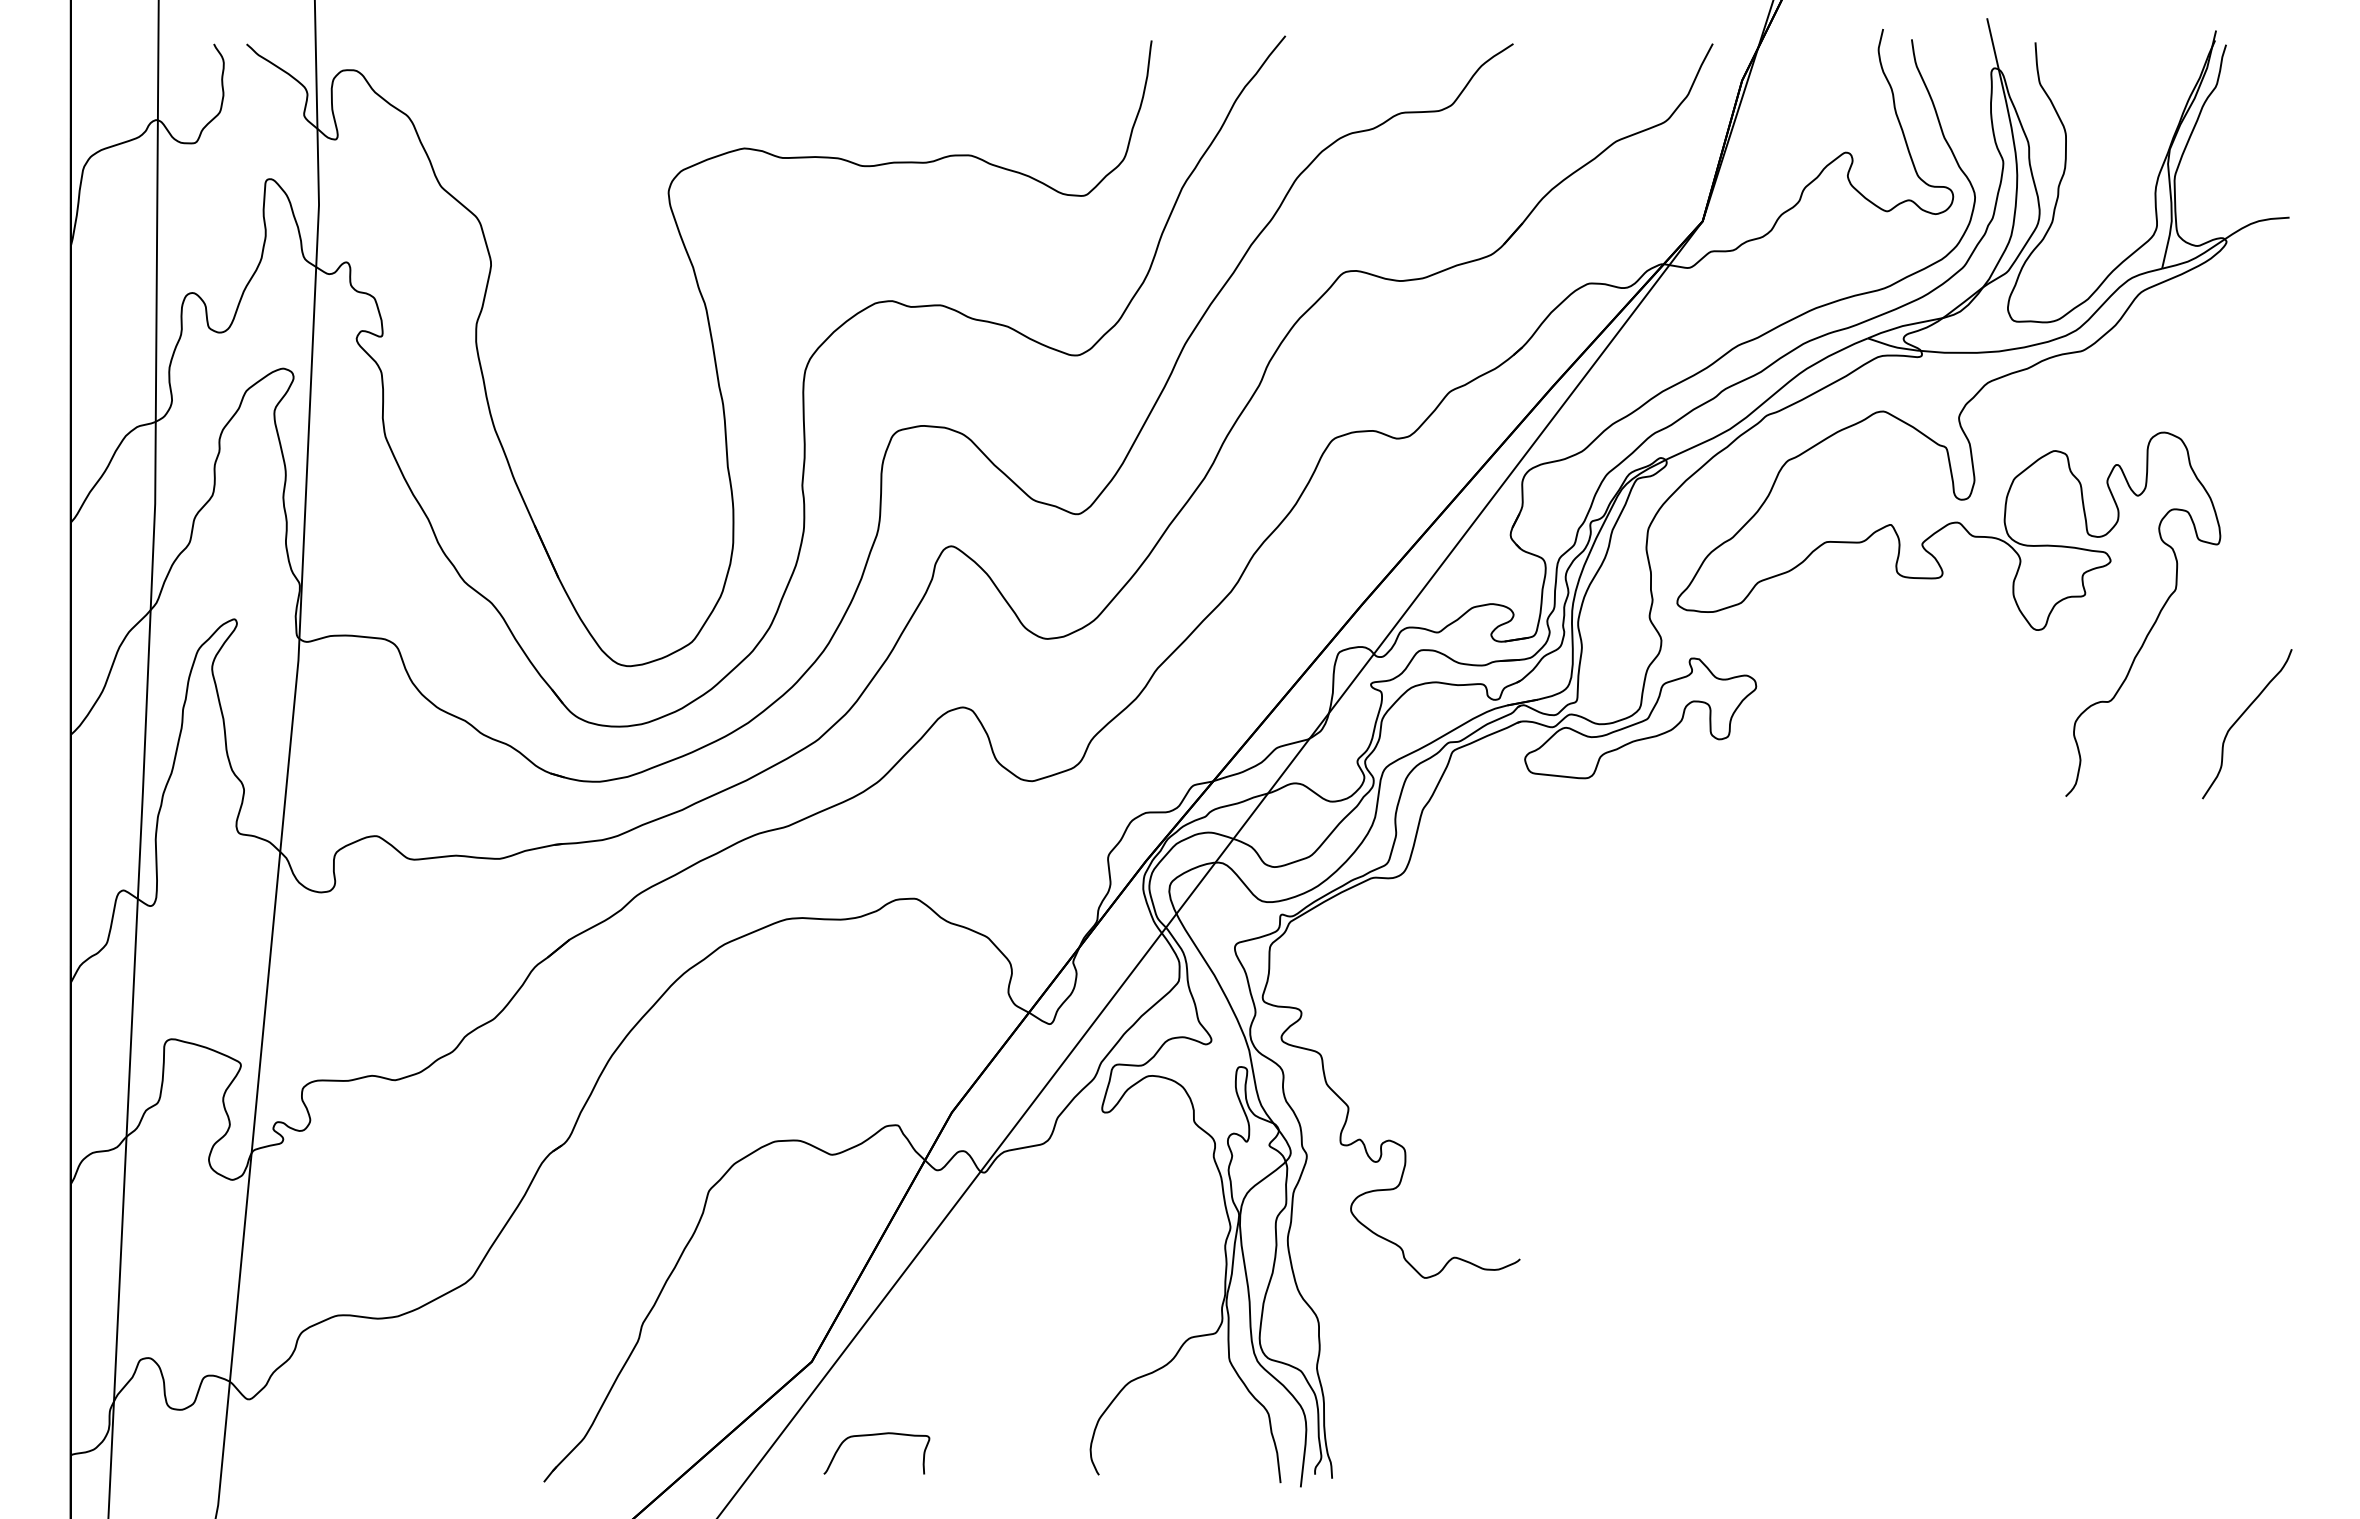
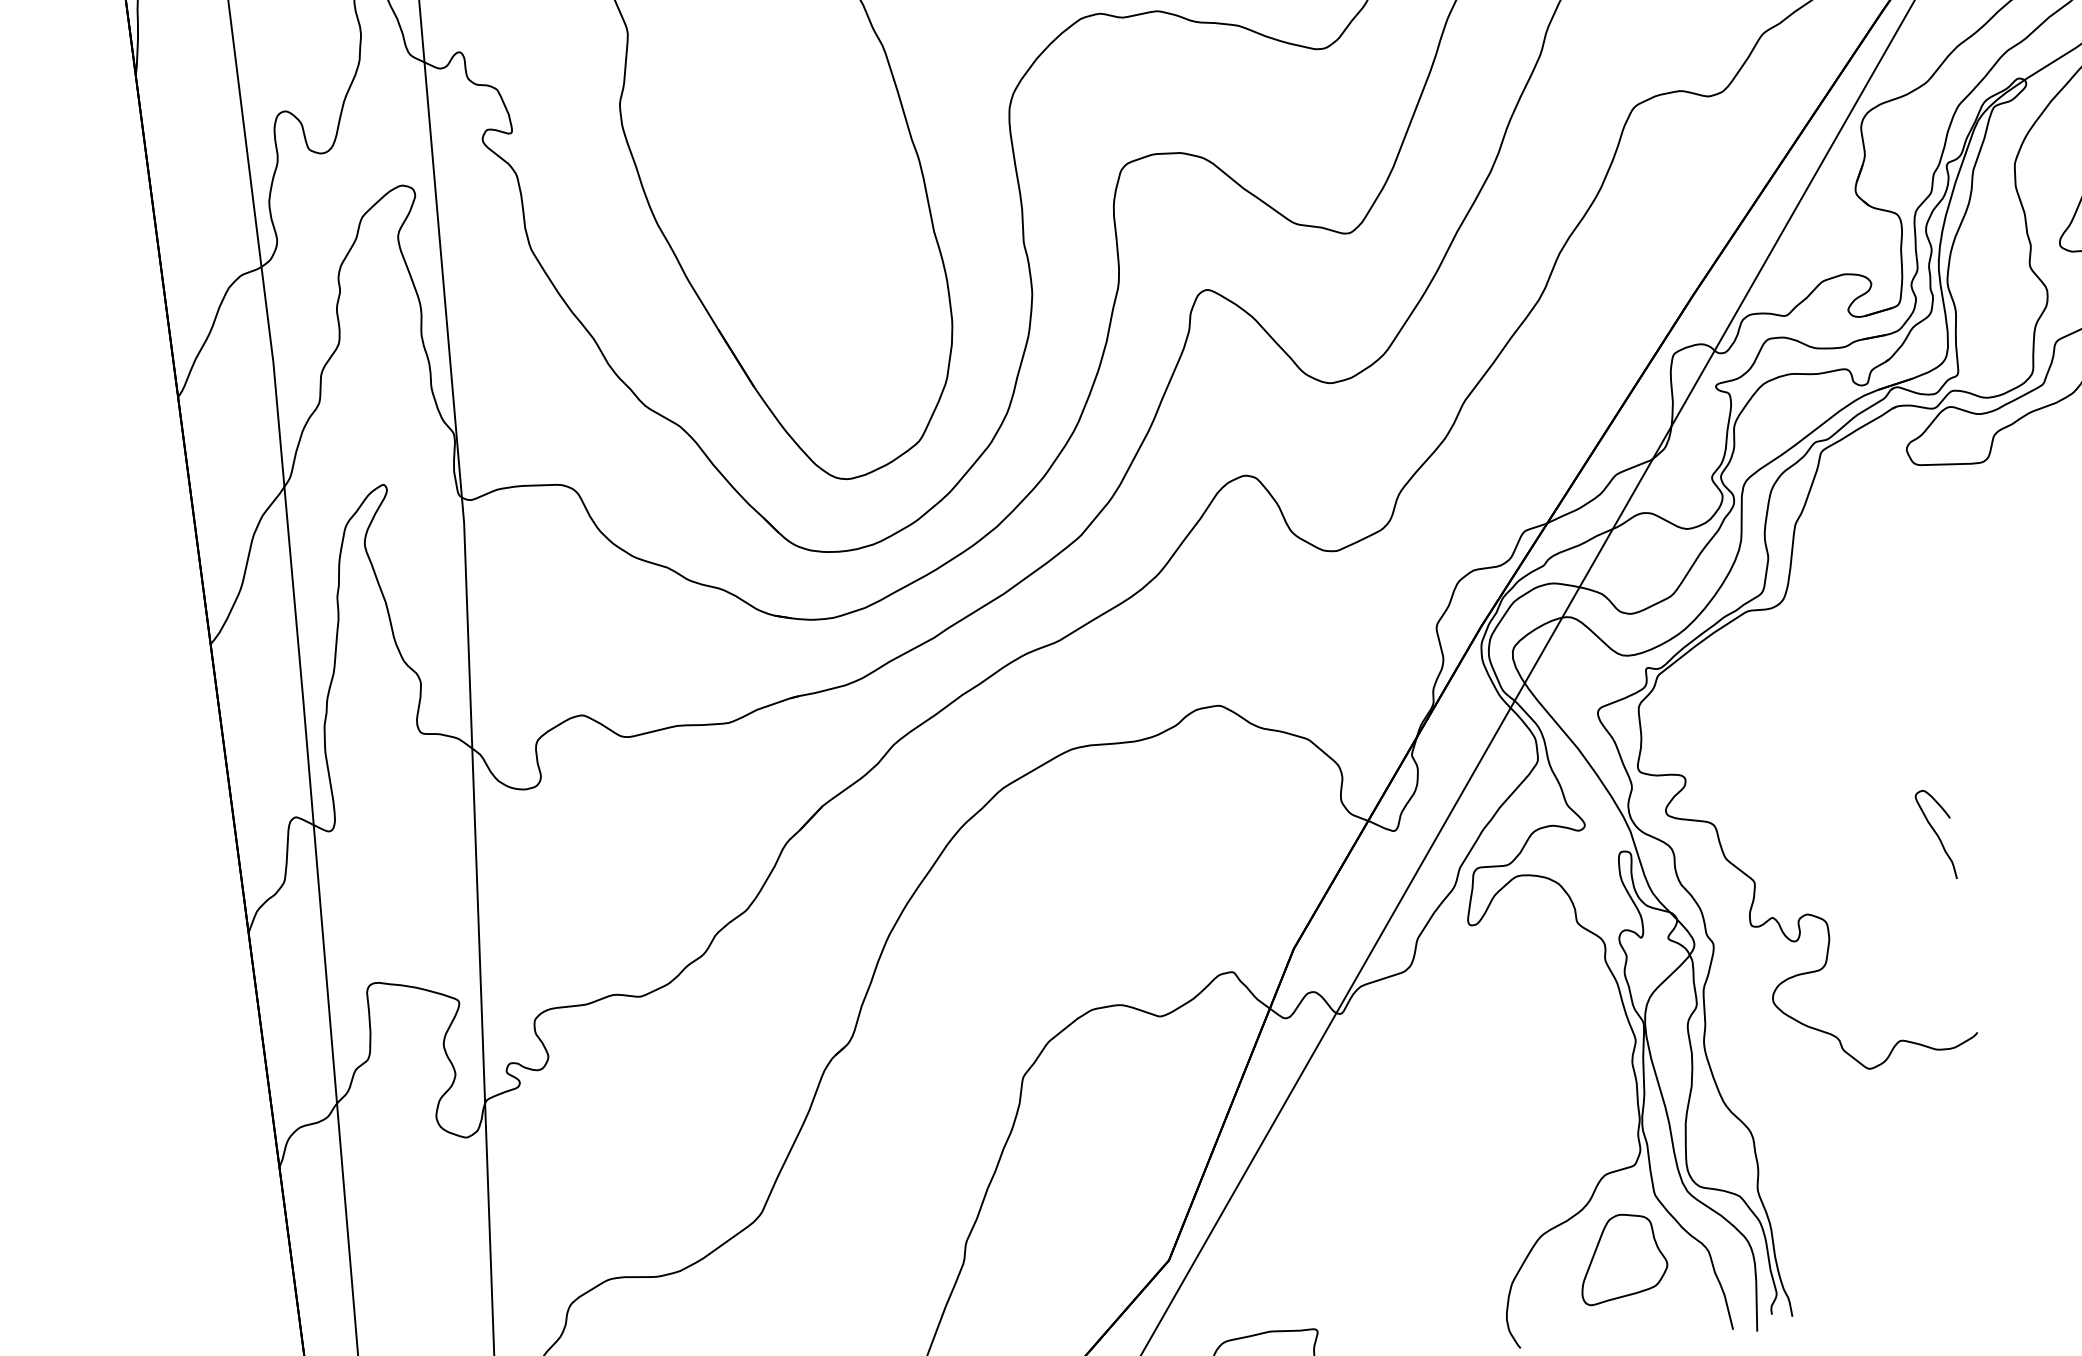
curve: (1507, 1087) -> (1936, 834), added
part: (1194, 1409) -> (1621, 1257), added

